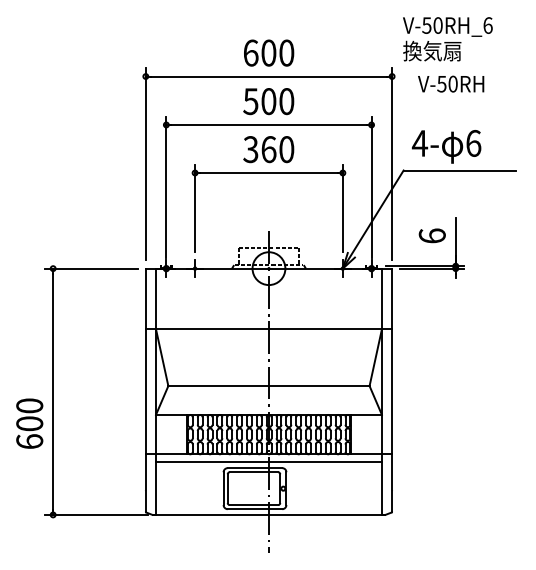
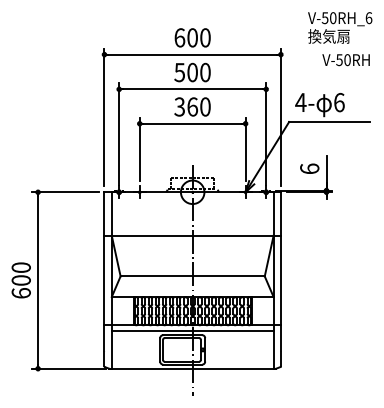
text: (447, 39) -> (339, 28), moved
text: (451, 83) -> (346, 59), moved
text: (29, 423) -> (21, 280), moved

